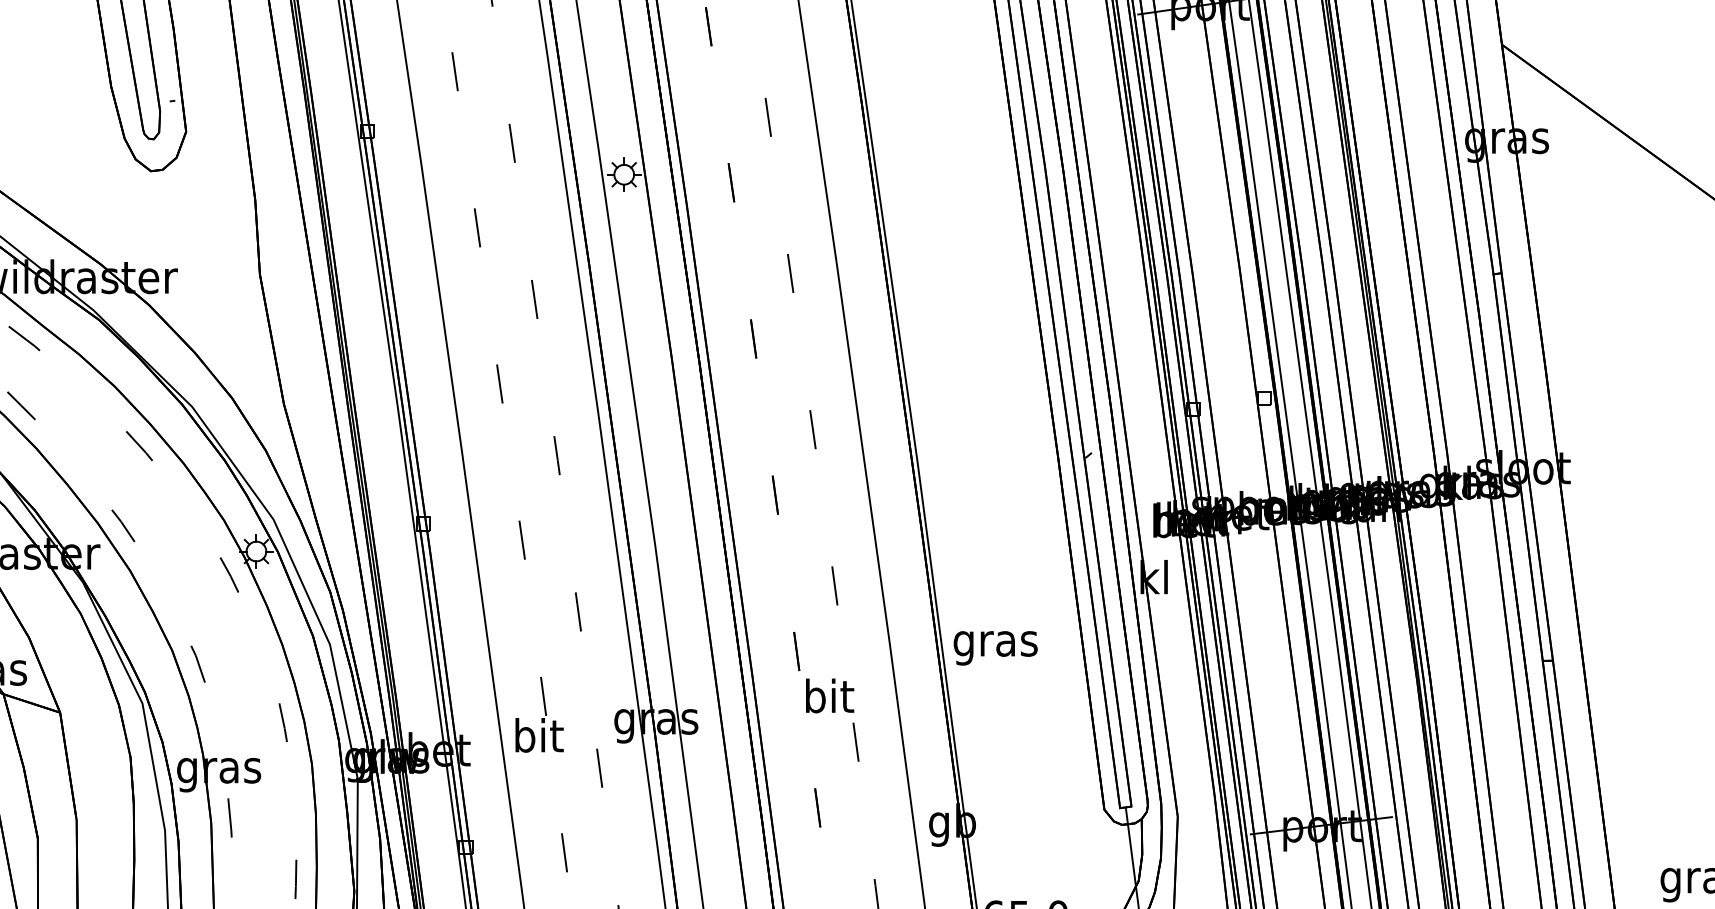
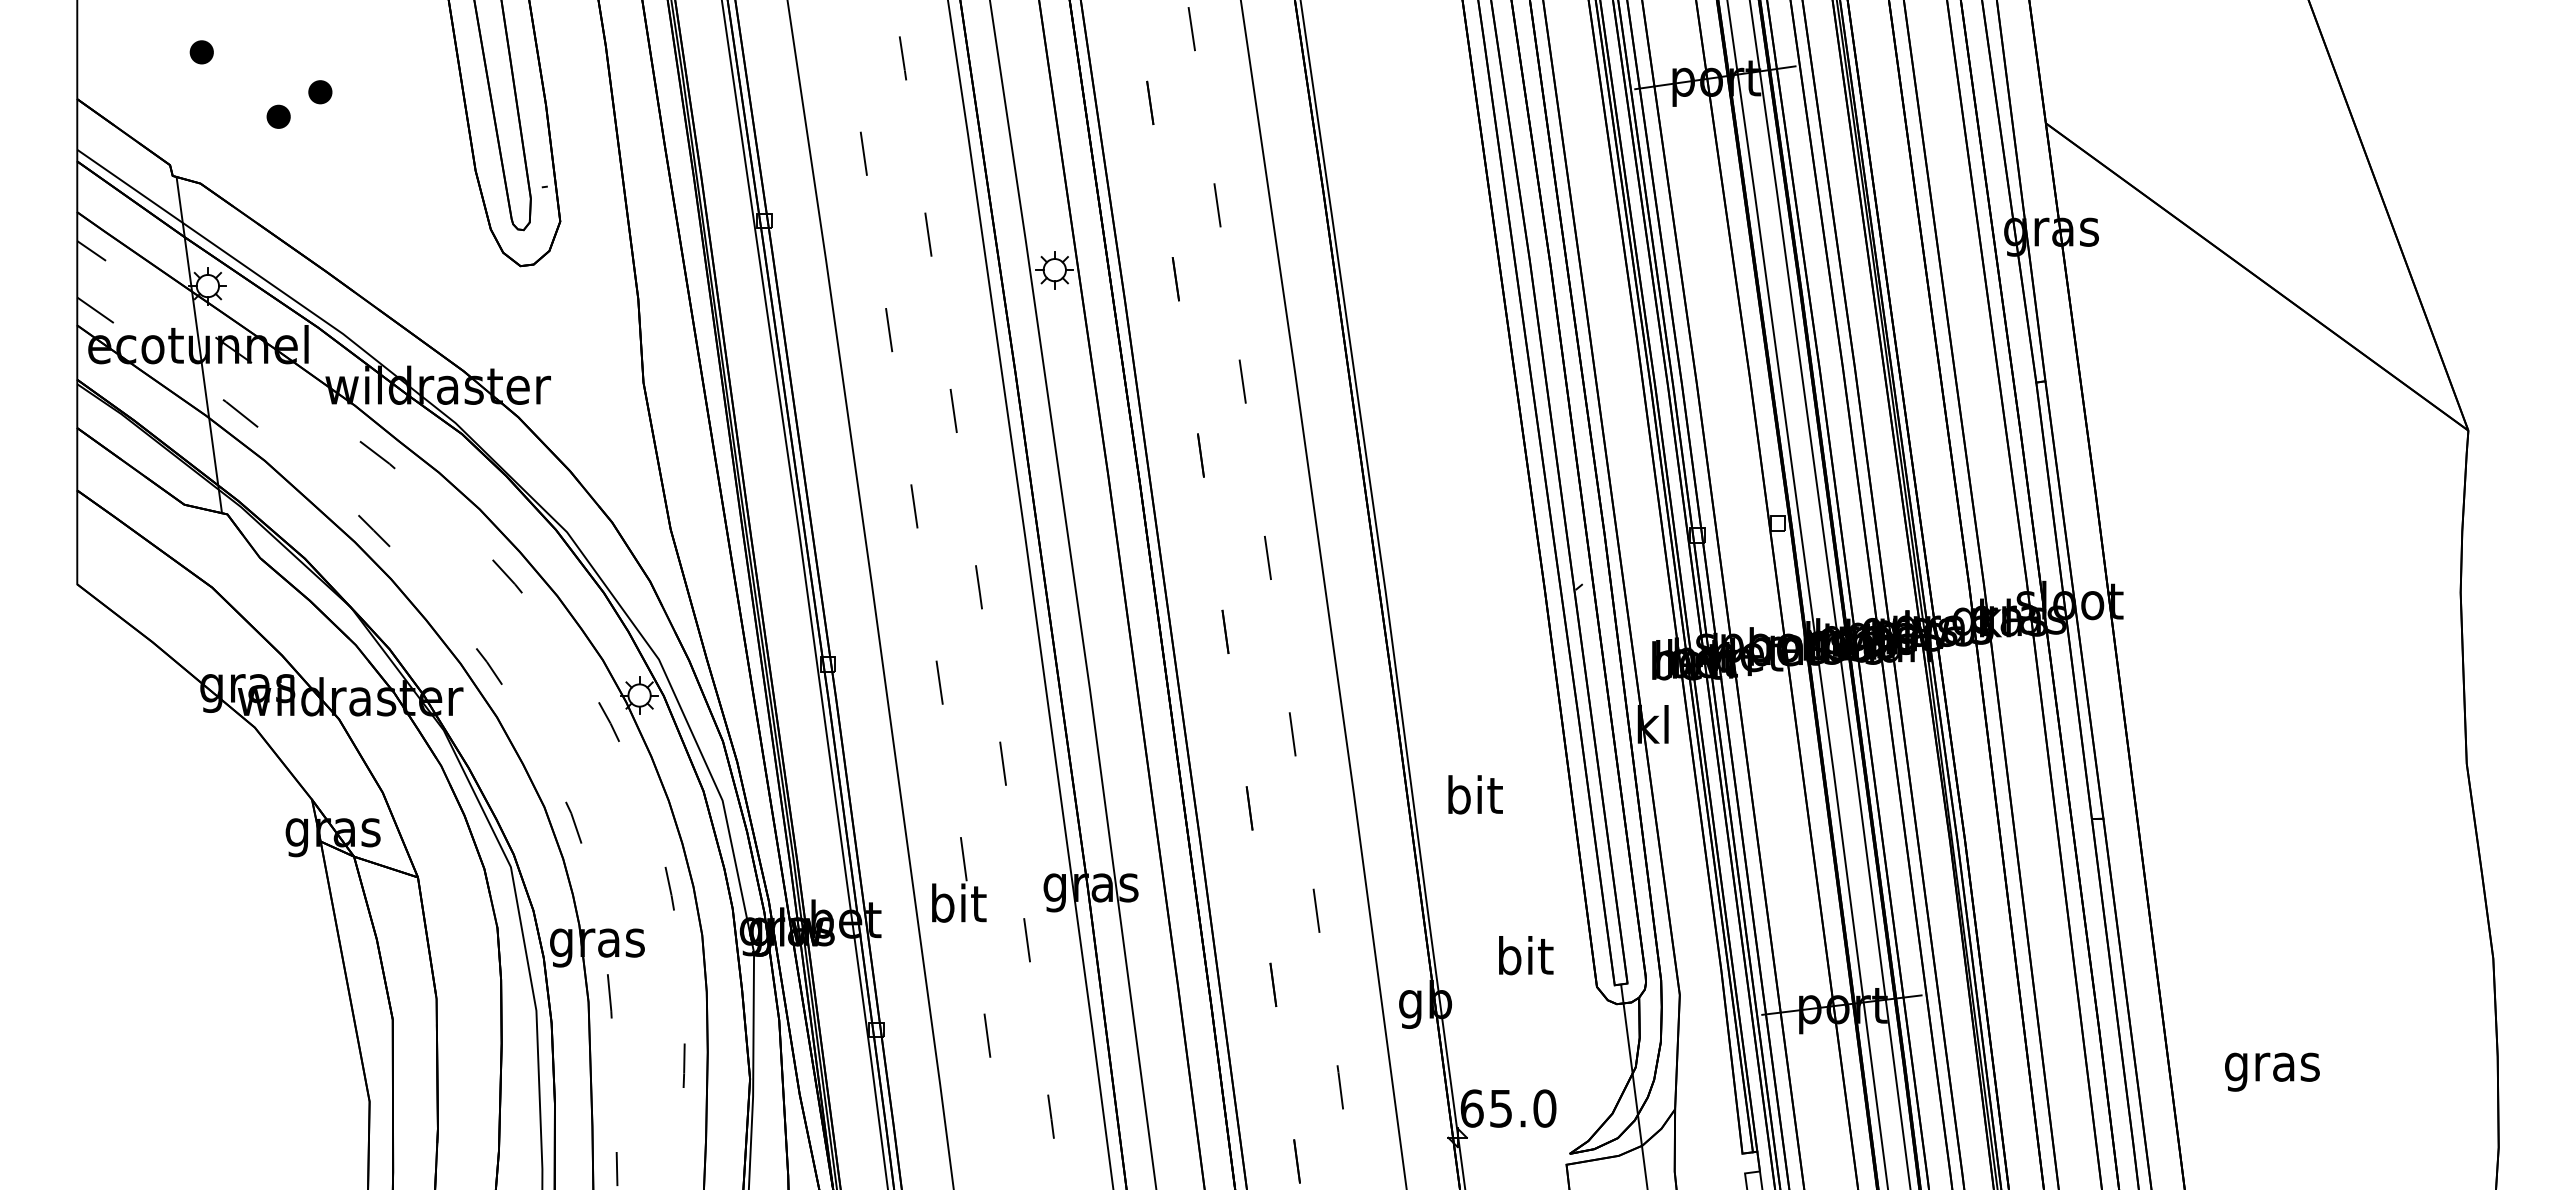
text: (995, 643) -> (1473, 799), gras -> bit
text: (830, 695) -> (1526, 955), moved

